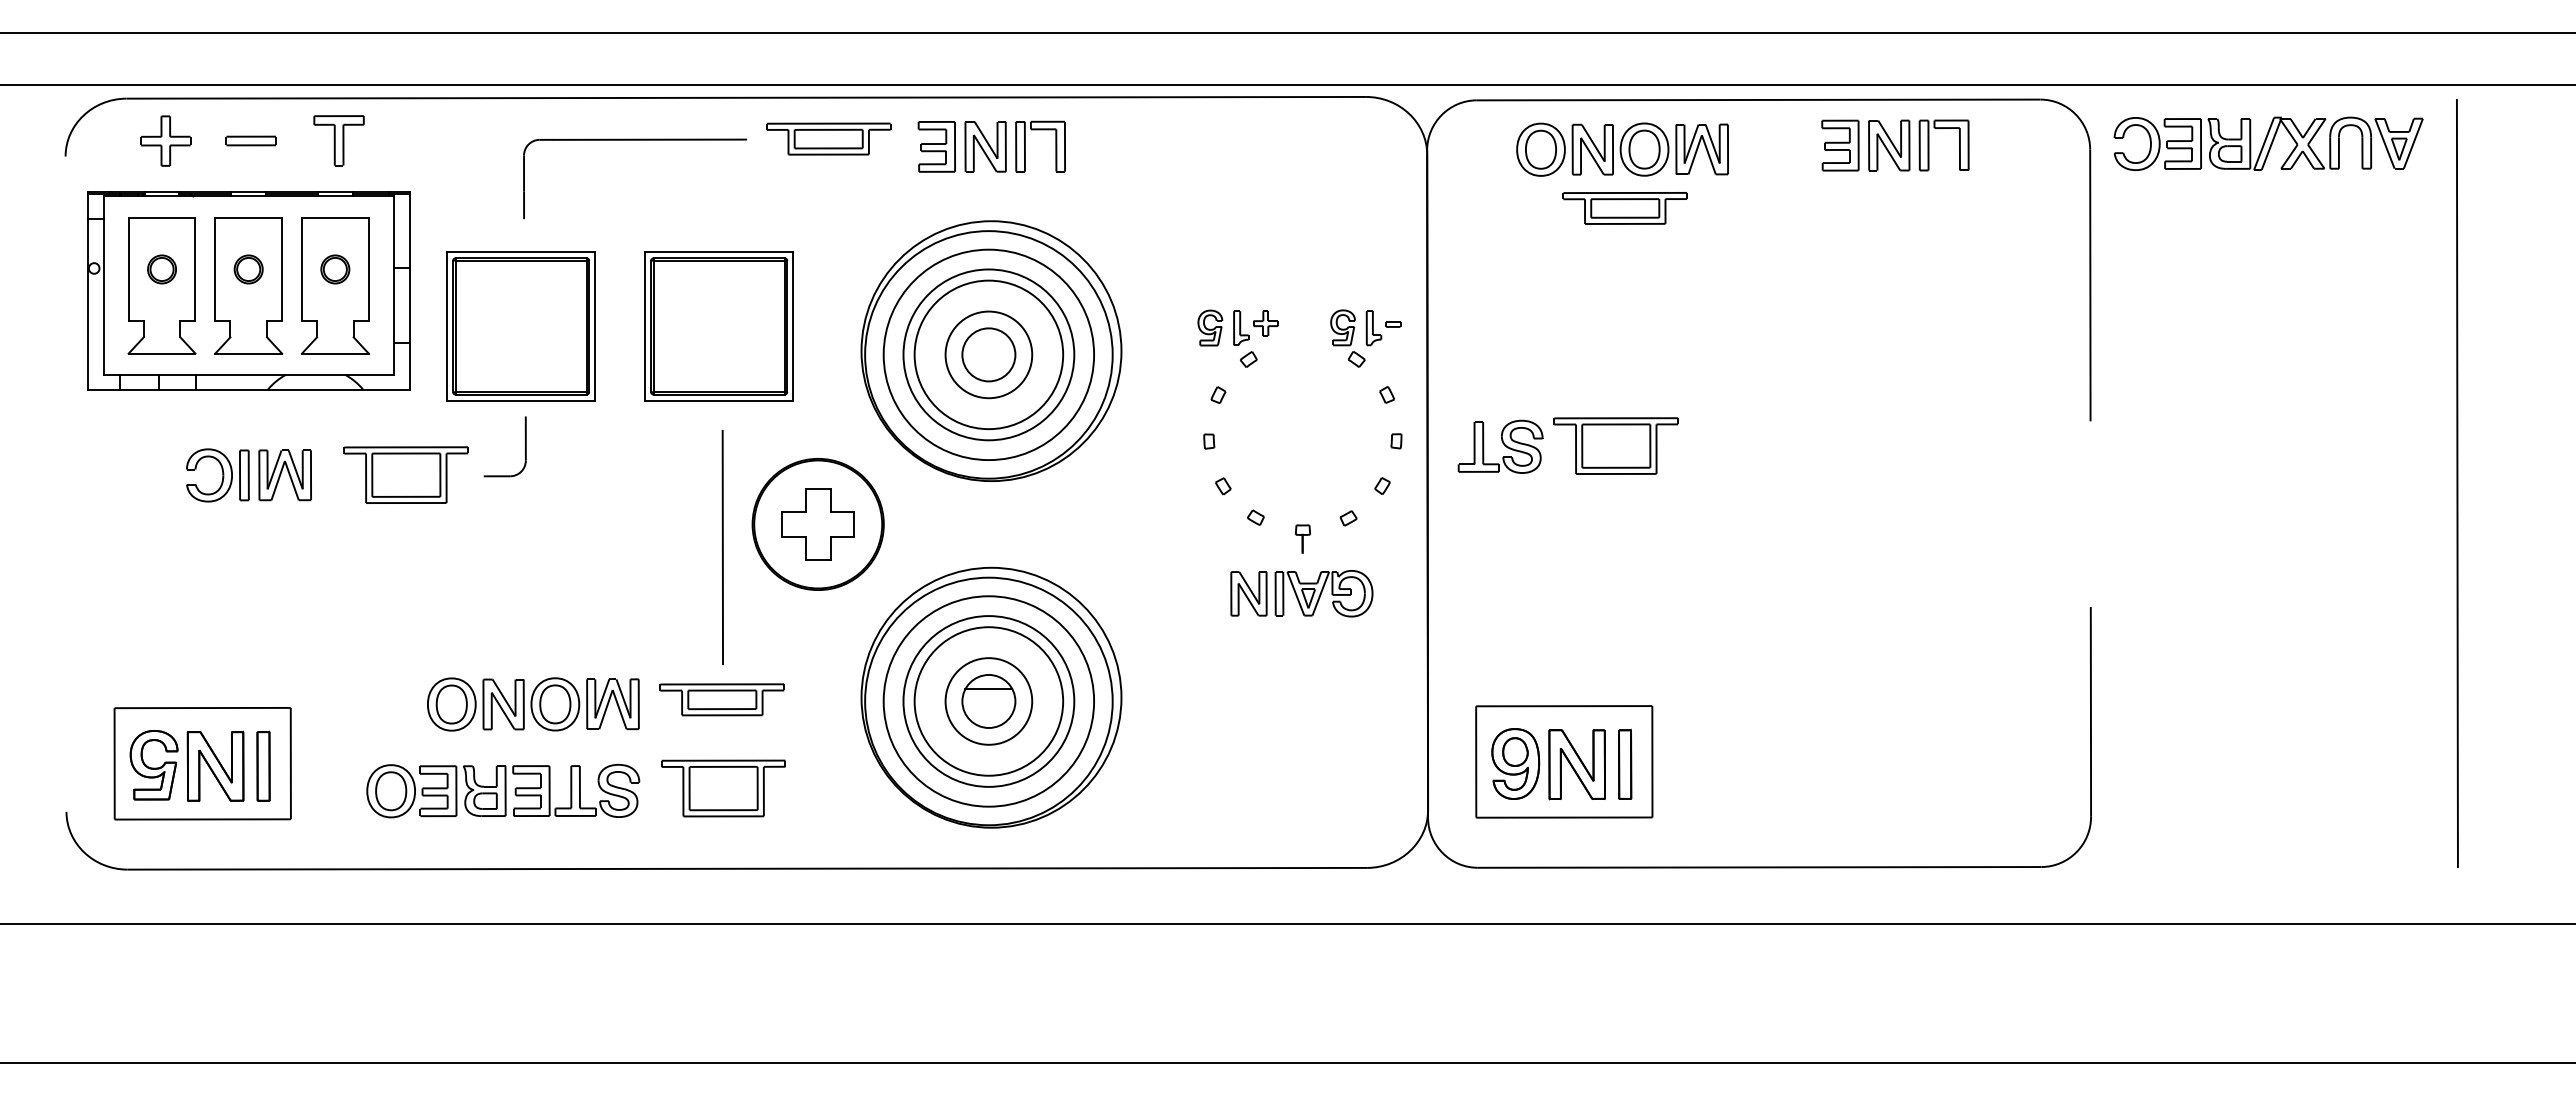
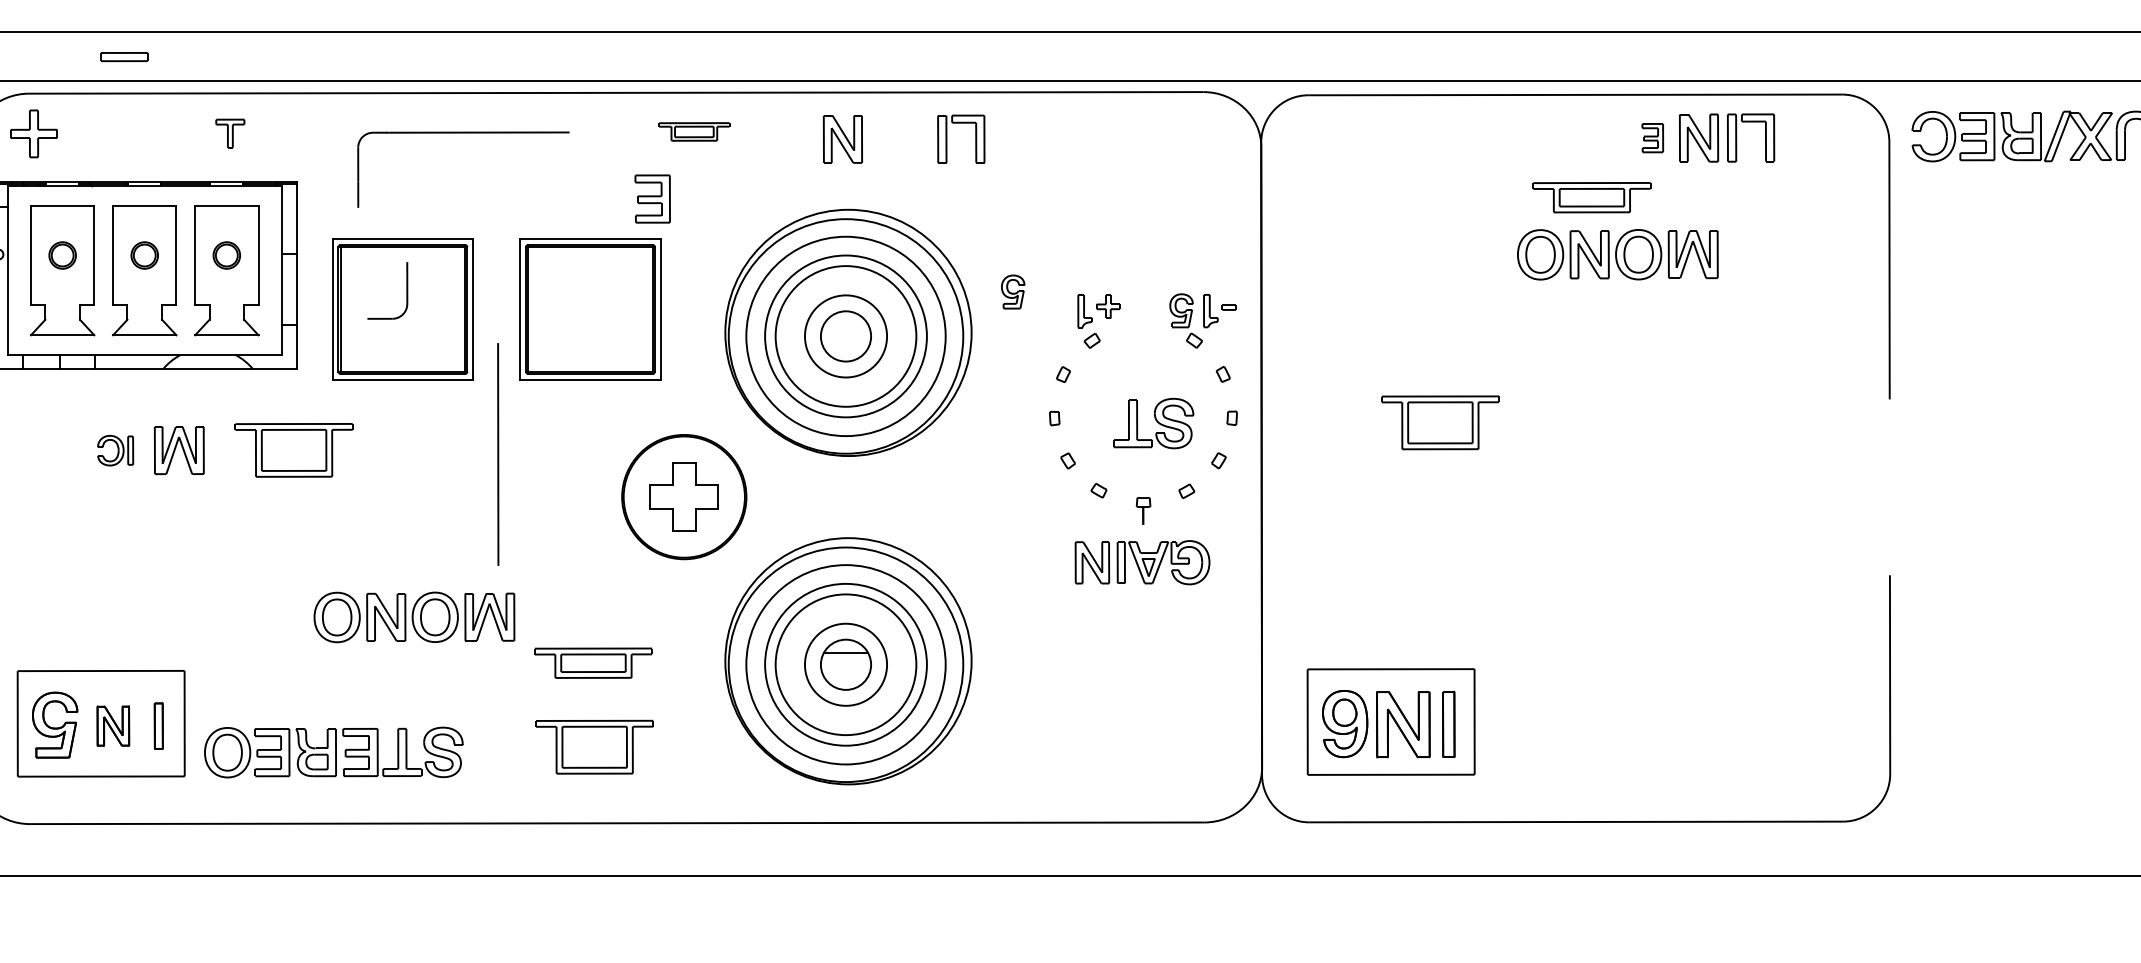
part: (828, 138) -> (694, 131), size x0.6
part: (165, 140) -> (33, 133), moved
part: (250, 140) -> (123, 56), moved
part: (338, 140) -> (229, 133), size x0.6
part: (634, 140) -> (462, 133), moved
part: (1840, 145) -> (1652, 138), size x0.6
part: (936, 146) -> (652, 198), moved
part: (1025, 146) -> (947, 139), moved
part: (1622, 149) -> (1617, 254), moved
part: (1624, 208) -> (1591, 197), moved
part: (1210, 327) -> (1013, 291), moved
part: (524, 443) -> (406, 287), moved
part: (1500, 446) -> (1153, 423), moved
part: (217, 475) -> (115, 450), size x0.6
line: (722, 547) -> (497, 454), moved
part: (533, 704) -> (414, 617), moved
part: (215, 765) -> (113, 725), size x0.6
part: (263, 765) -> (158, 725), size x0.7
part: (503, 790) -> (334, 751), moved

